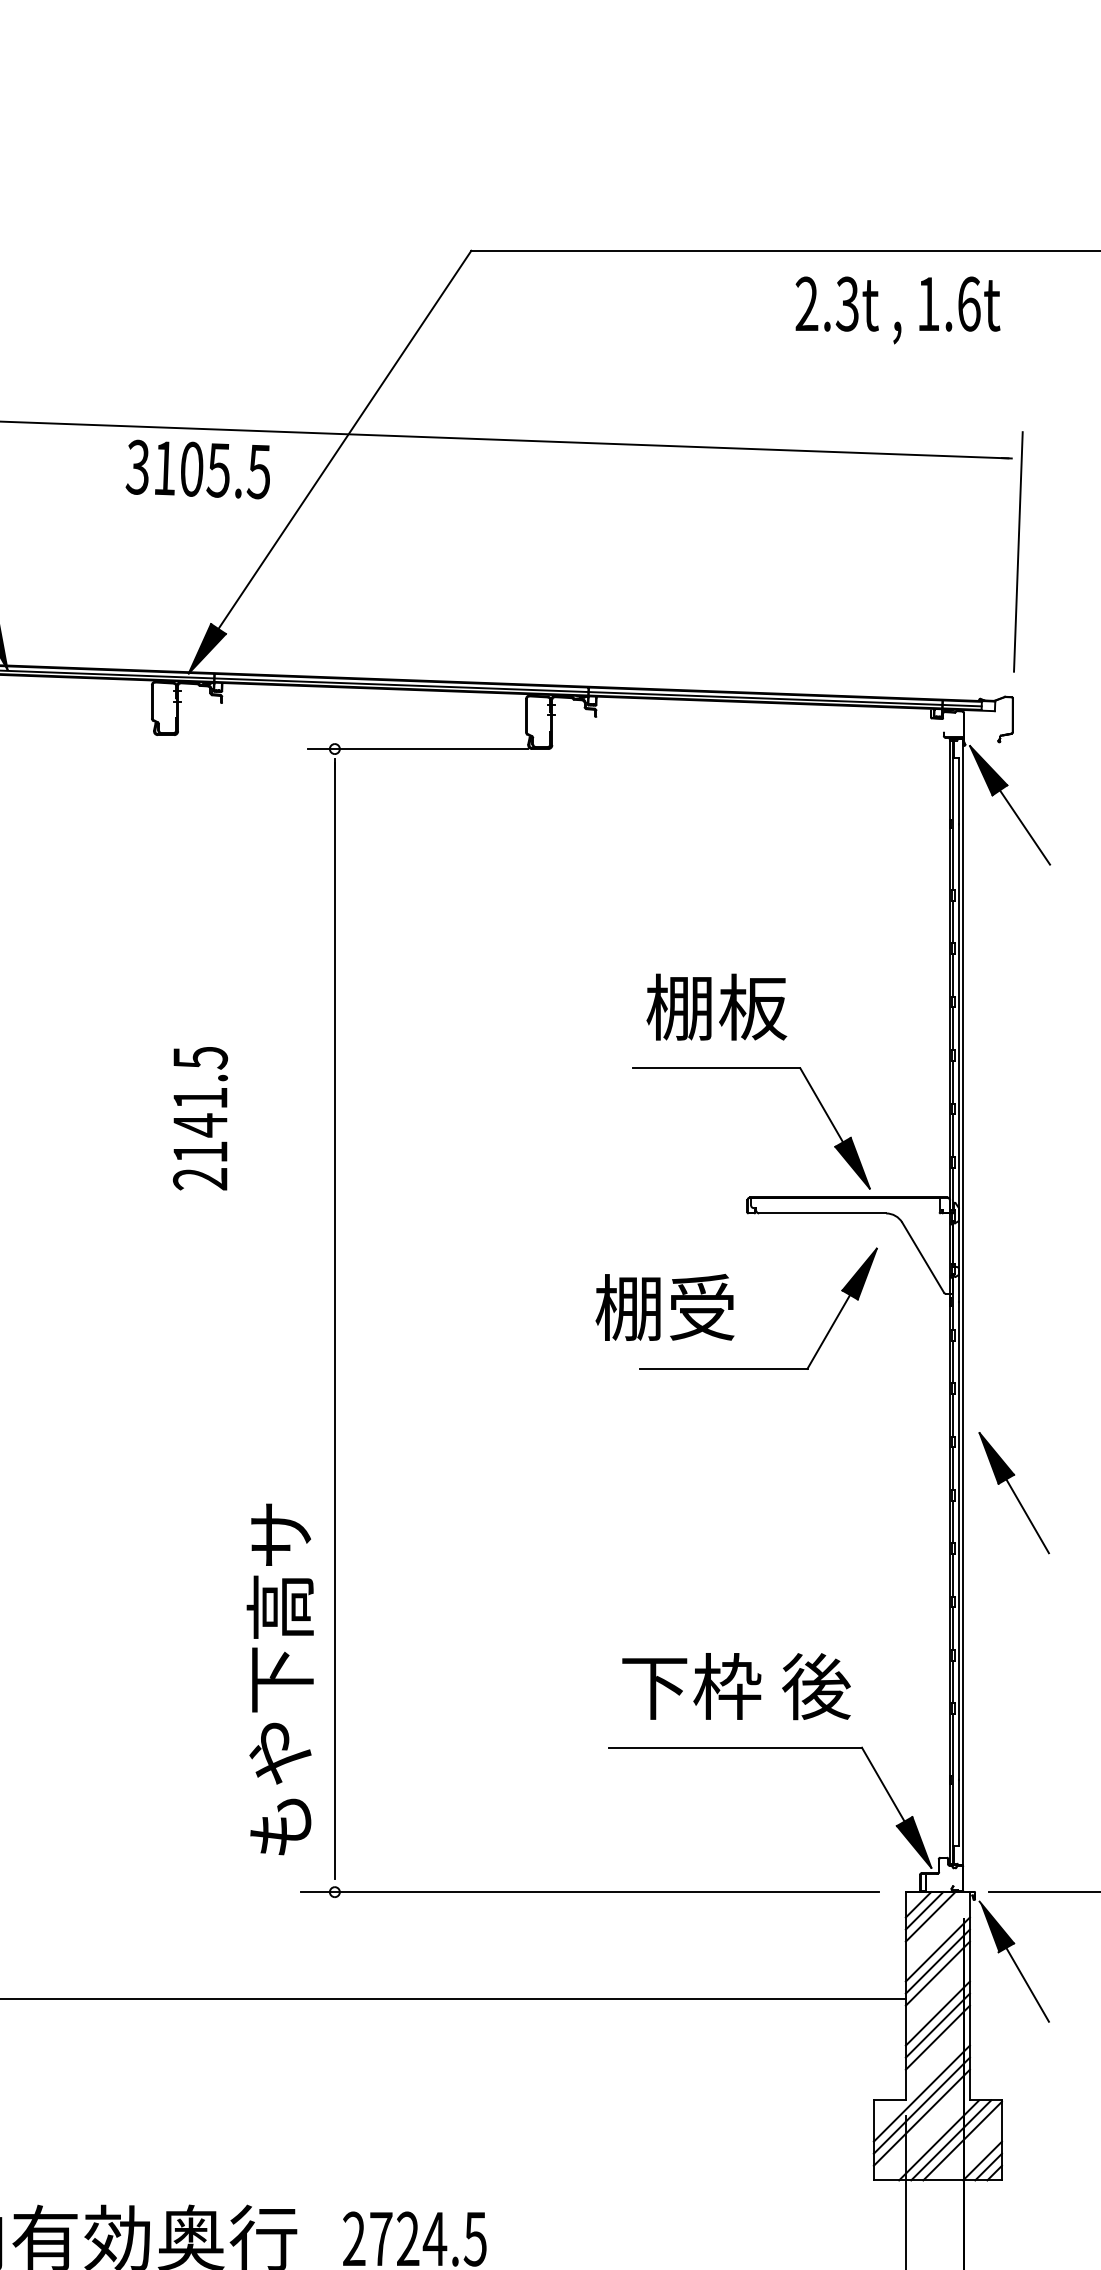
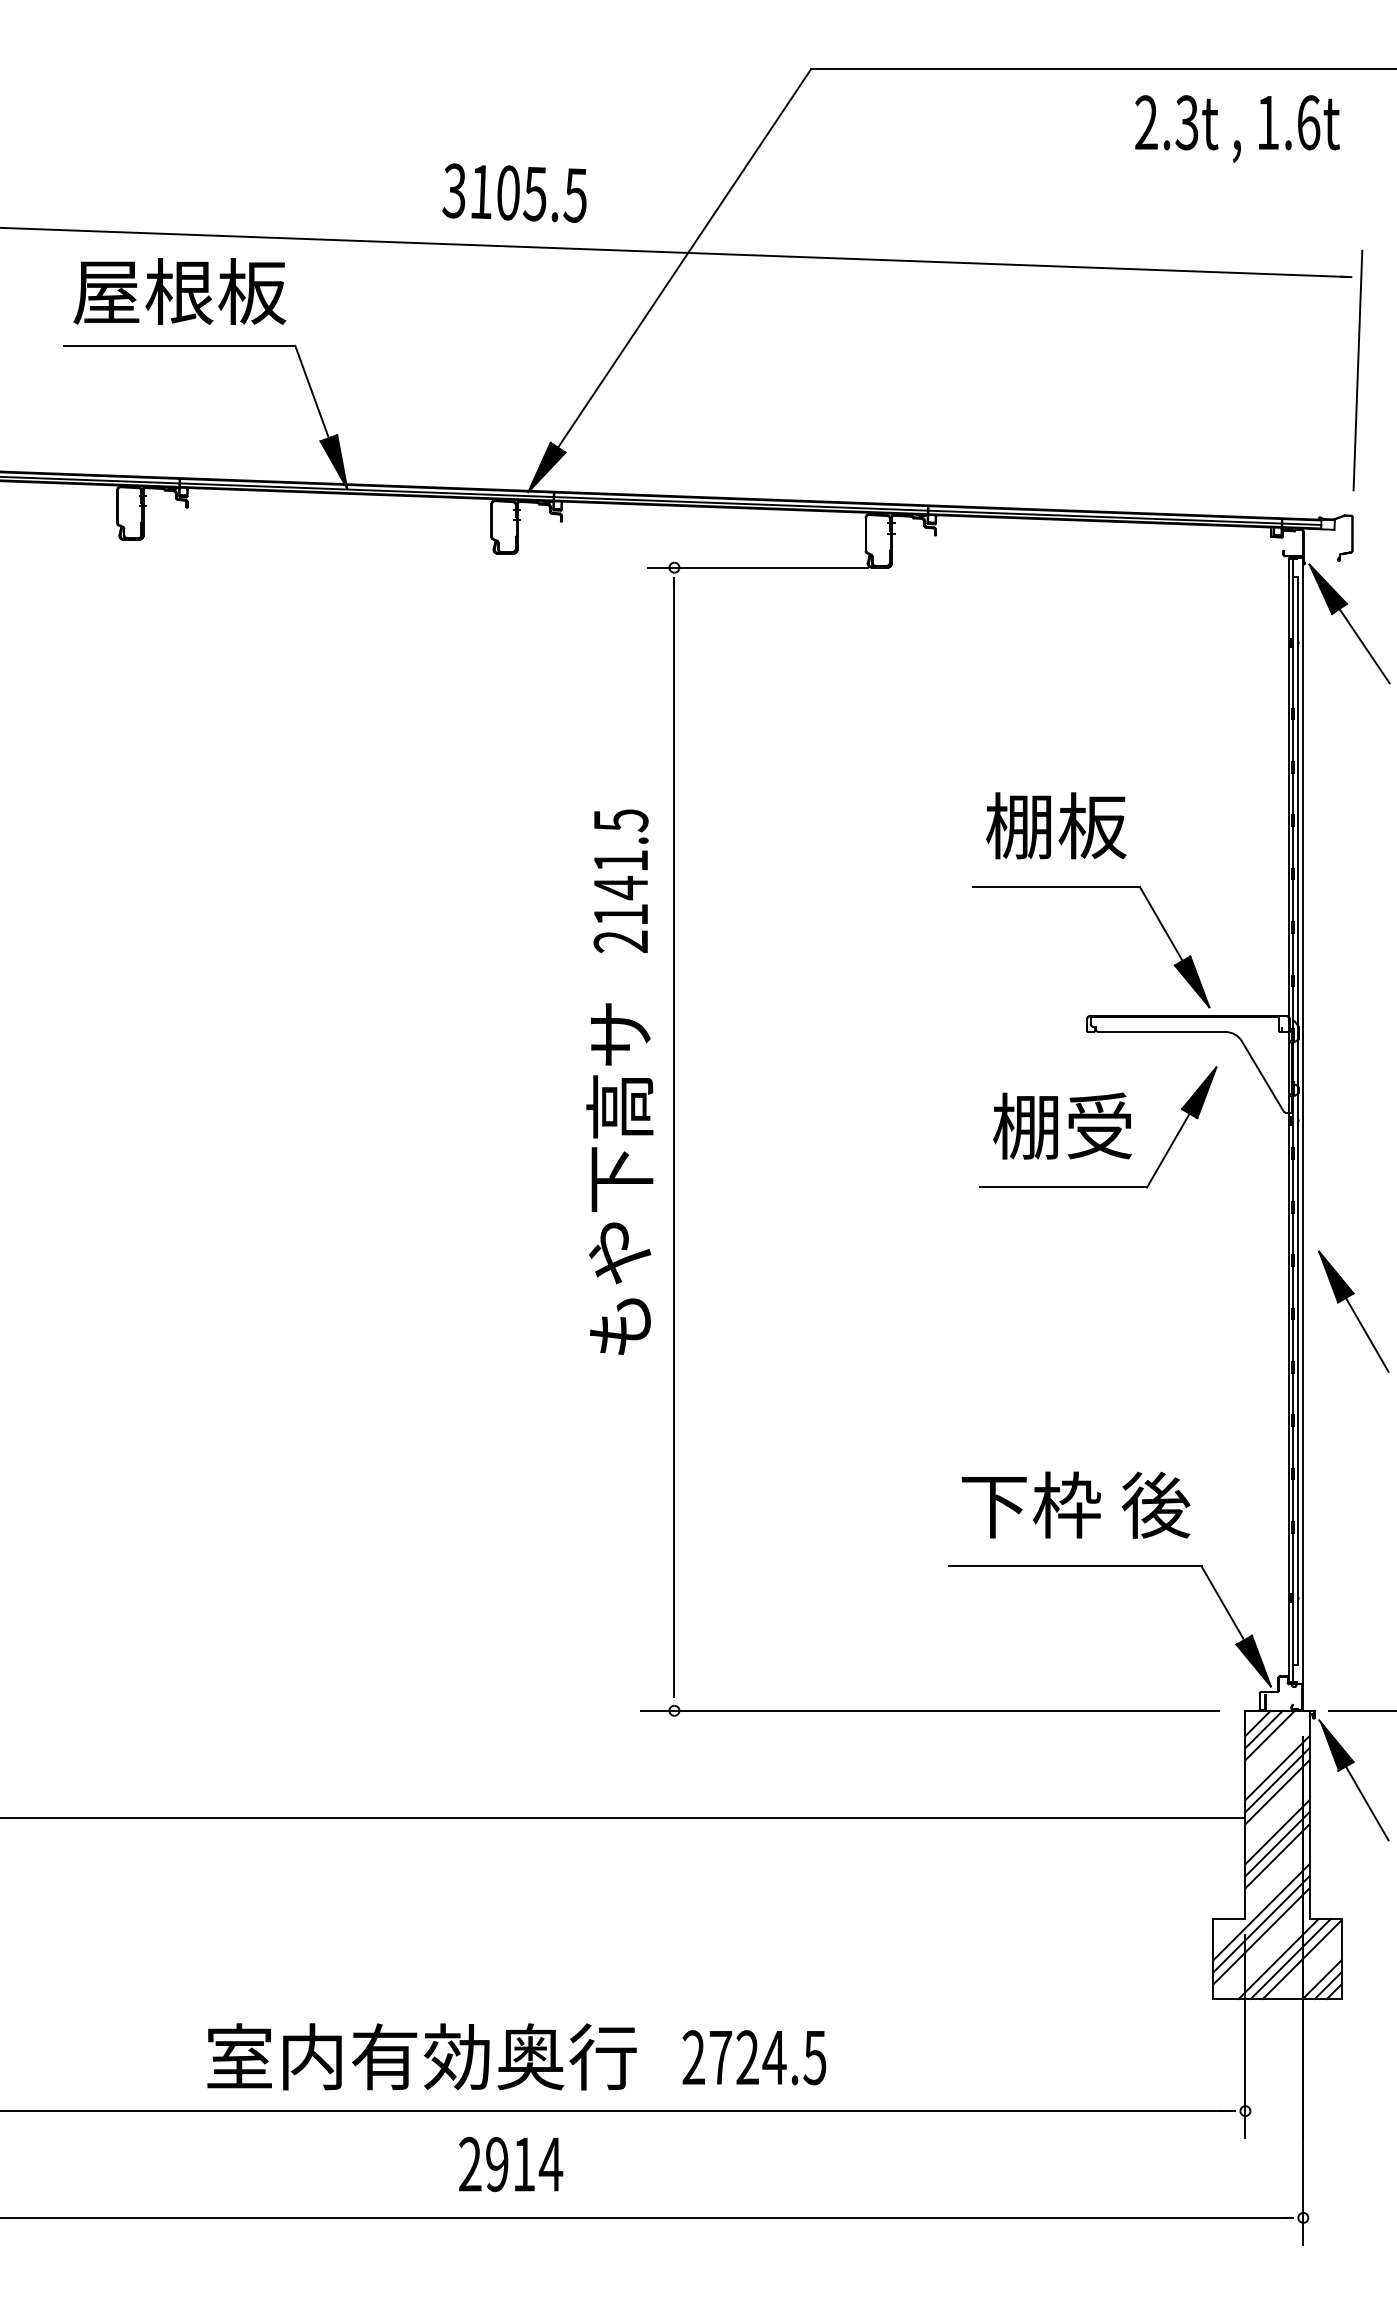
text: (197, 468) -> (514, 192), moved
text: (199, 1117) -> (620, 880), moved
text: (664, 1306) -> (1062, 1125), moved
text: (279, 1678) -> (619, 1178), moved

